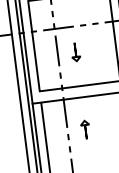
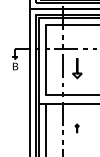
part: (74, 52) -> (76, 68), size x1.4
part: (84, 129) -> (76, 128), size x0.6

